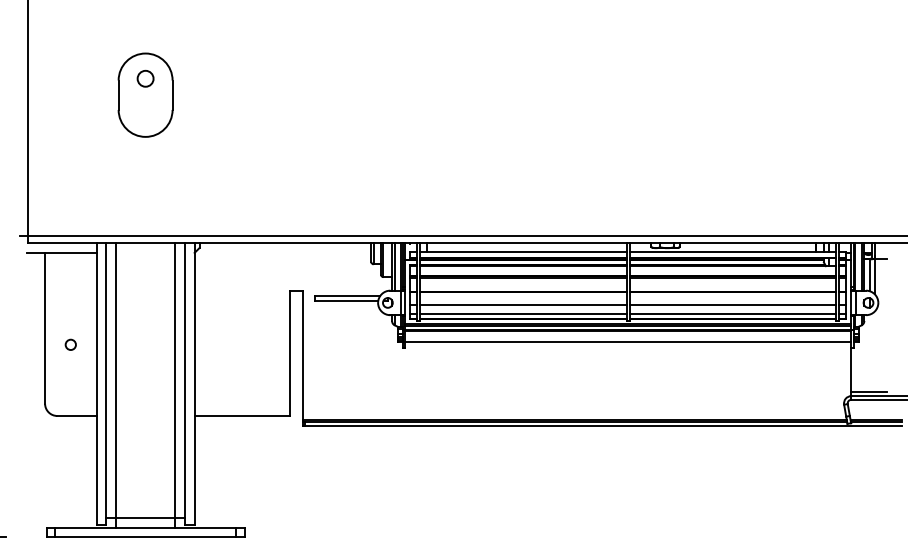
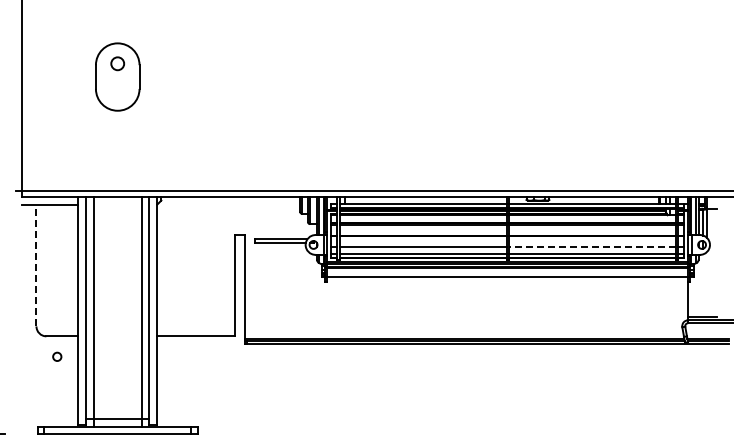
line: (731, 304) -> (591, 246), solid -> dashed
line: (45, 328) -> (36, 265), solid -> dashed
circle: (71, 344) -> (57, 356), moved

